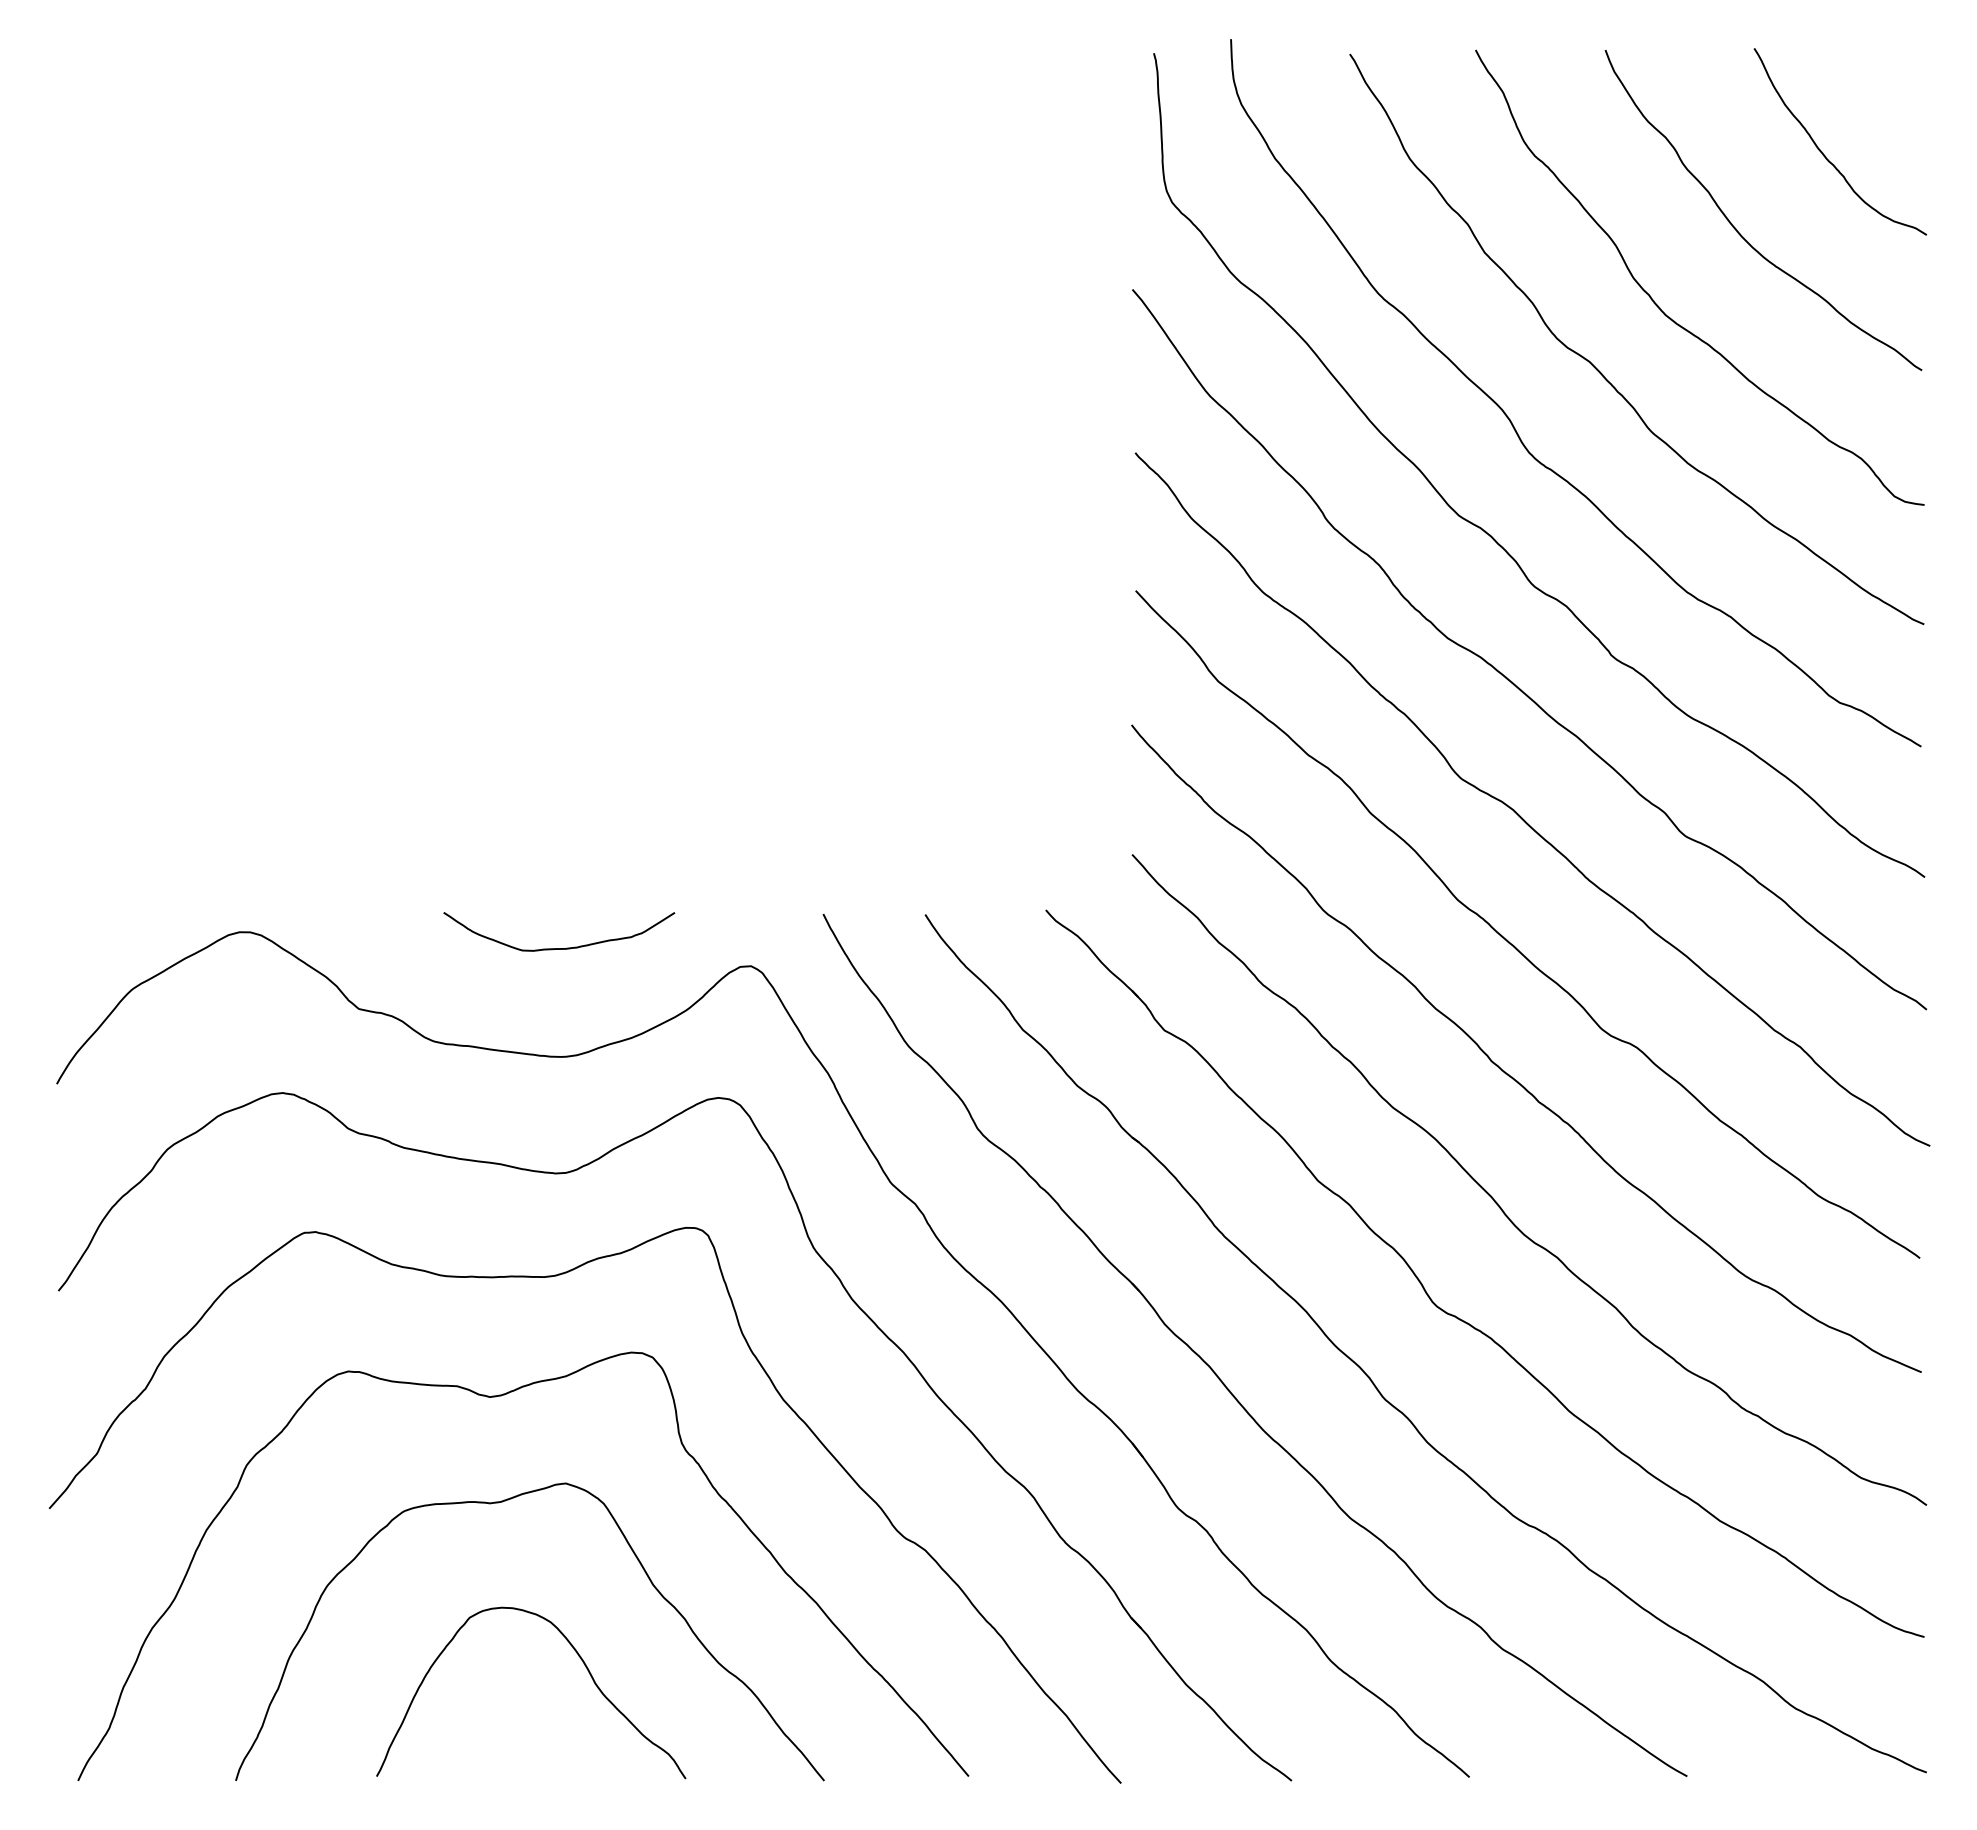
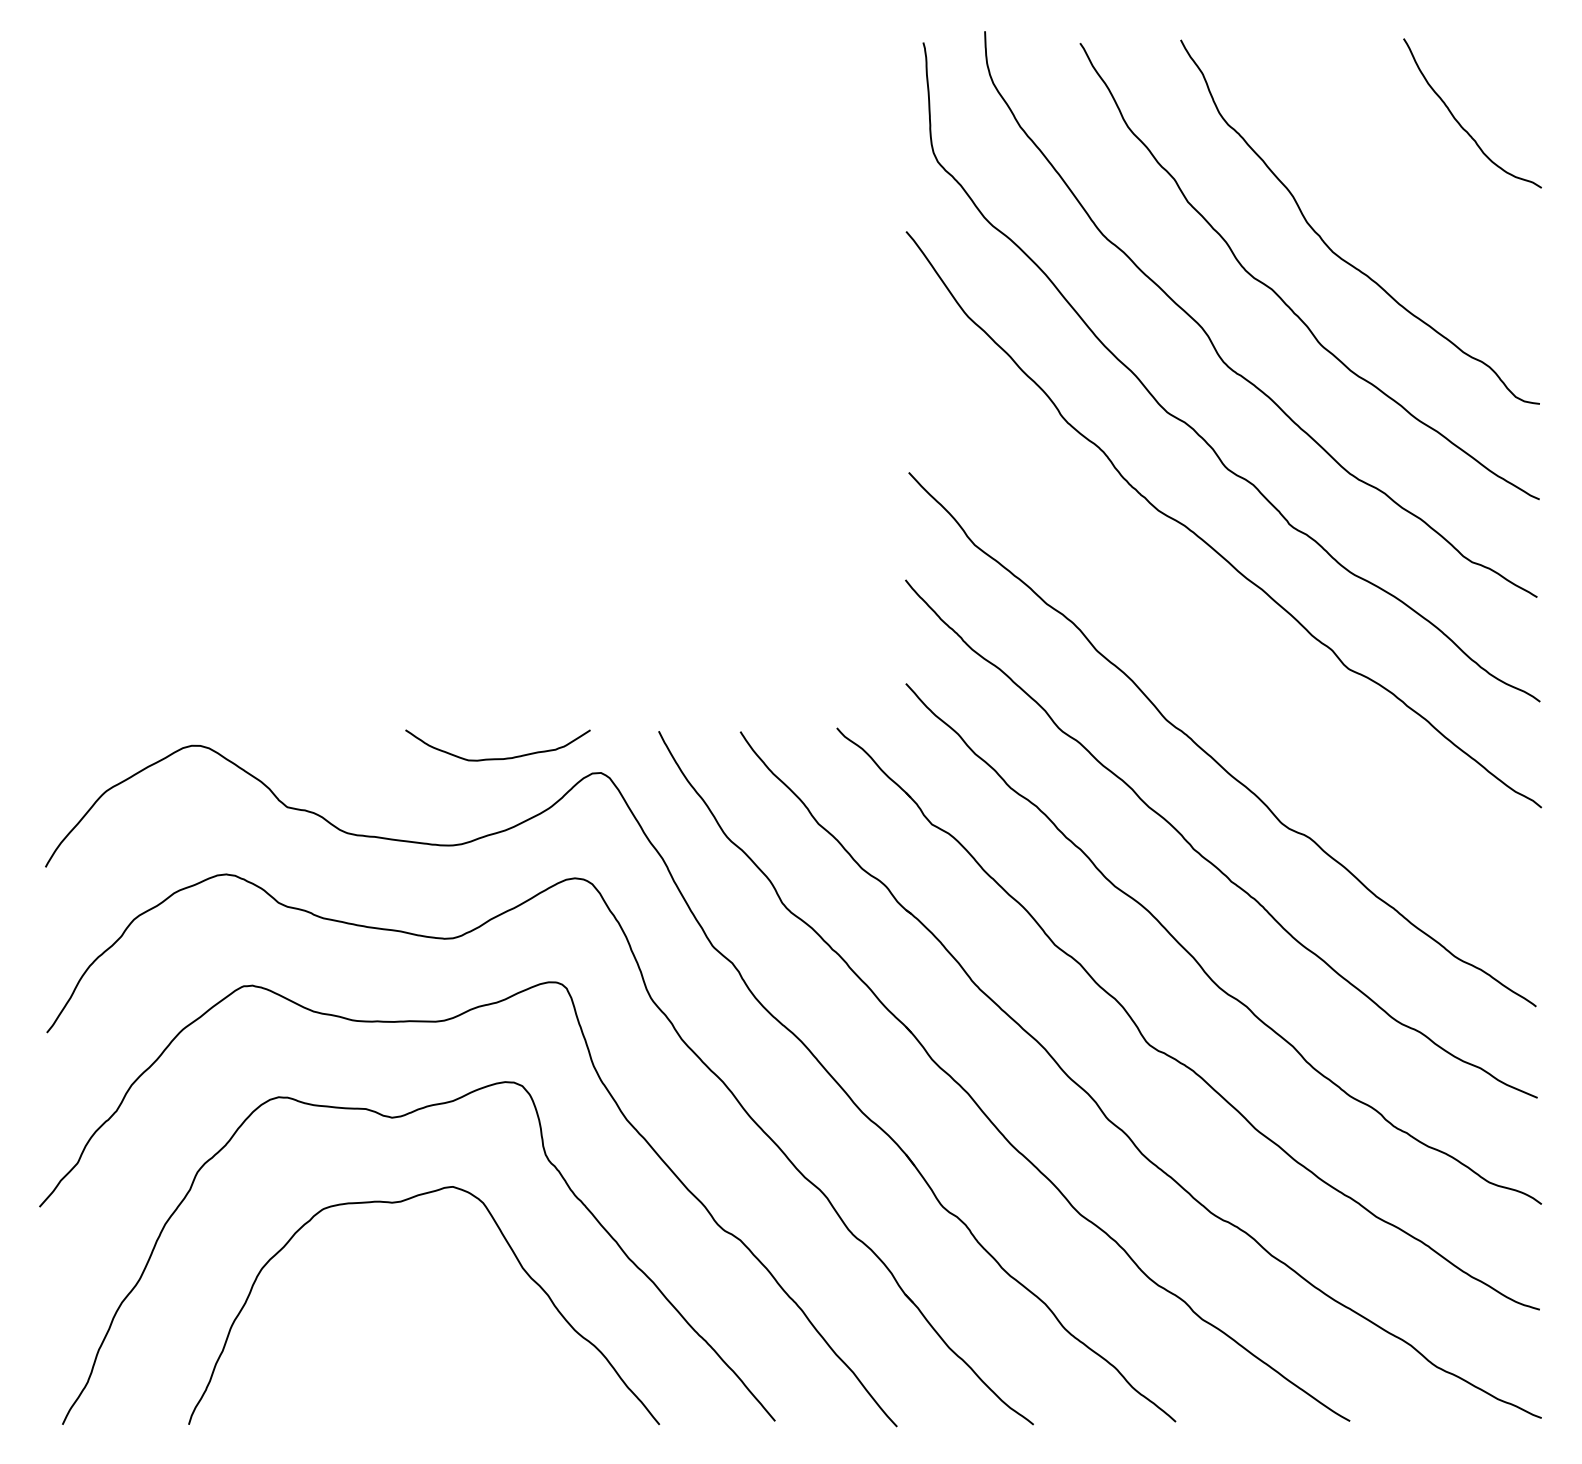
curve: (1737, 229) -> (1390, 183), removed
curve: (1518, 813) -> (1215, 650), removed
curve: (559, 948) -> (498, 758), moved
curve: (580, 1659) -> (464, 1327), removed

